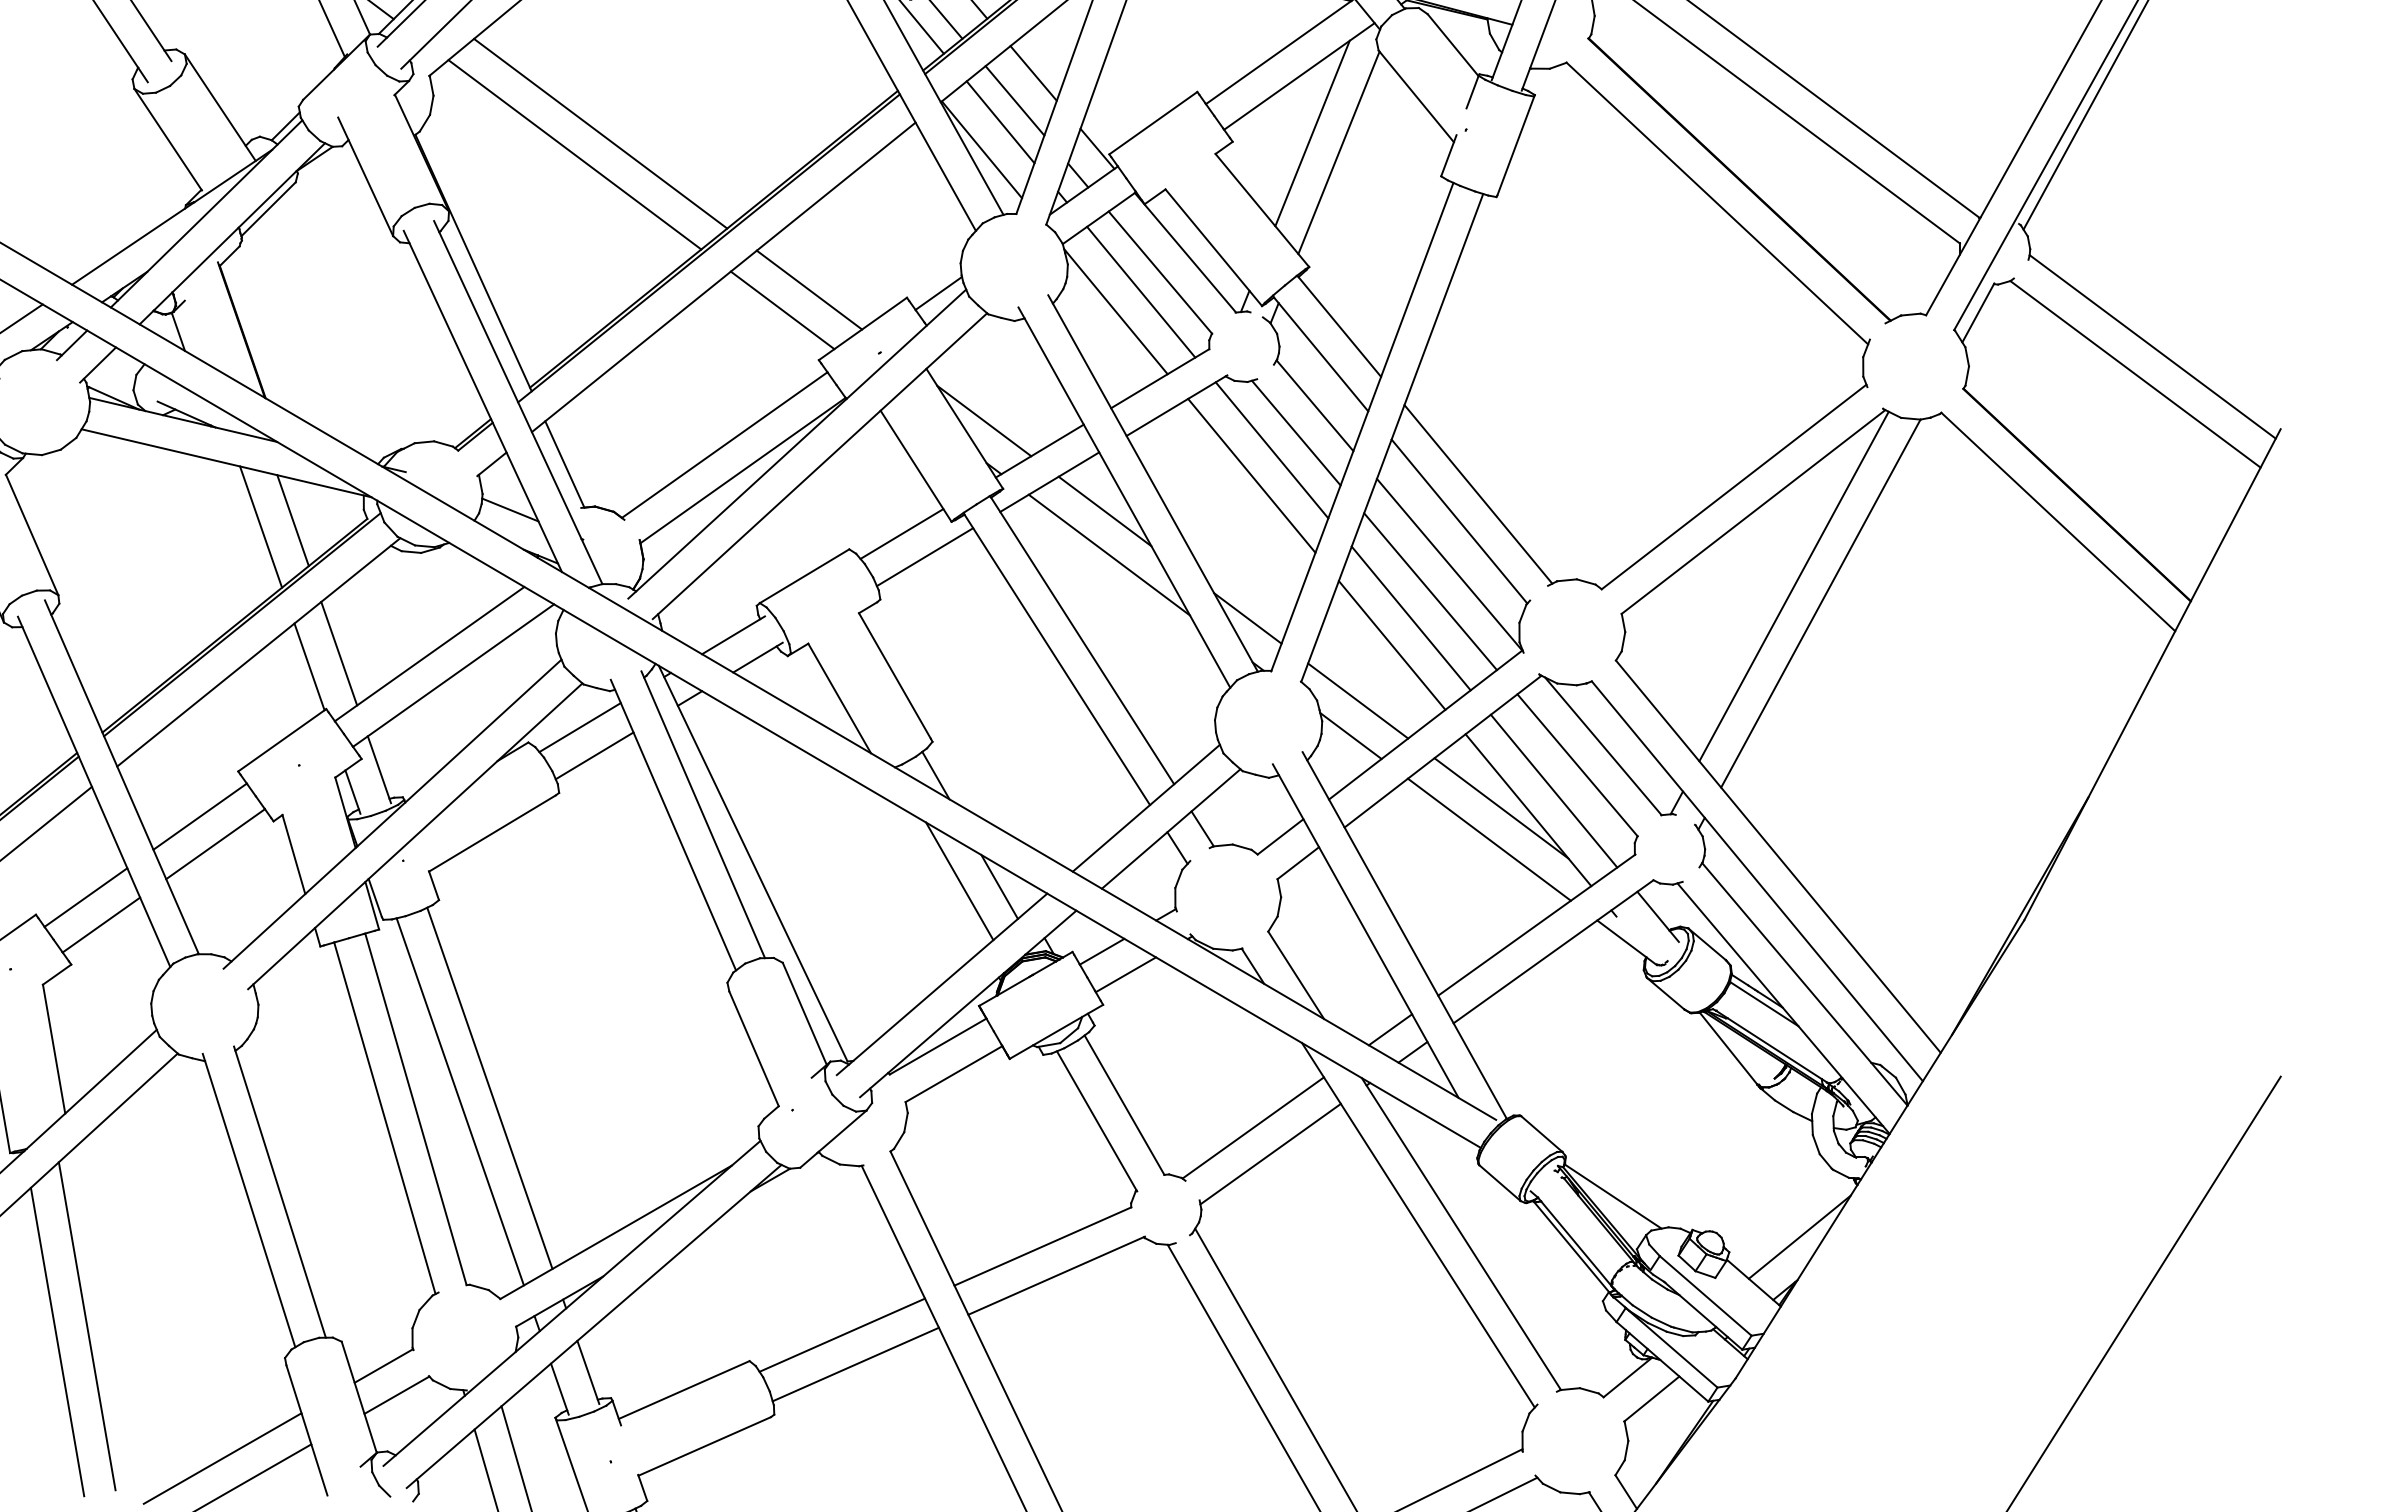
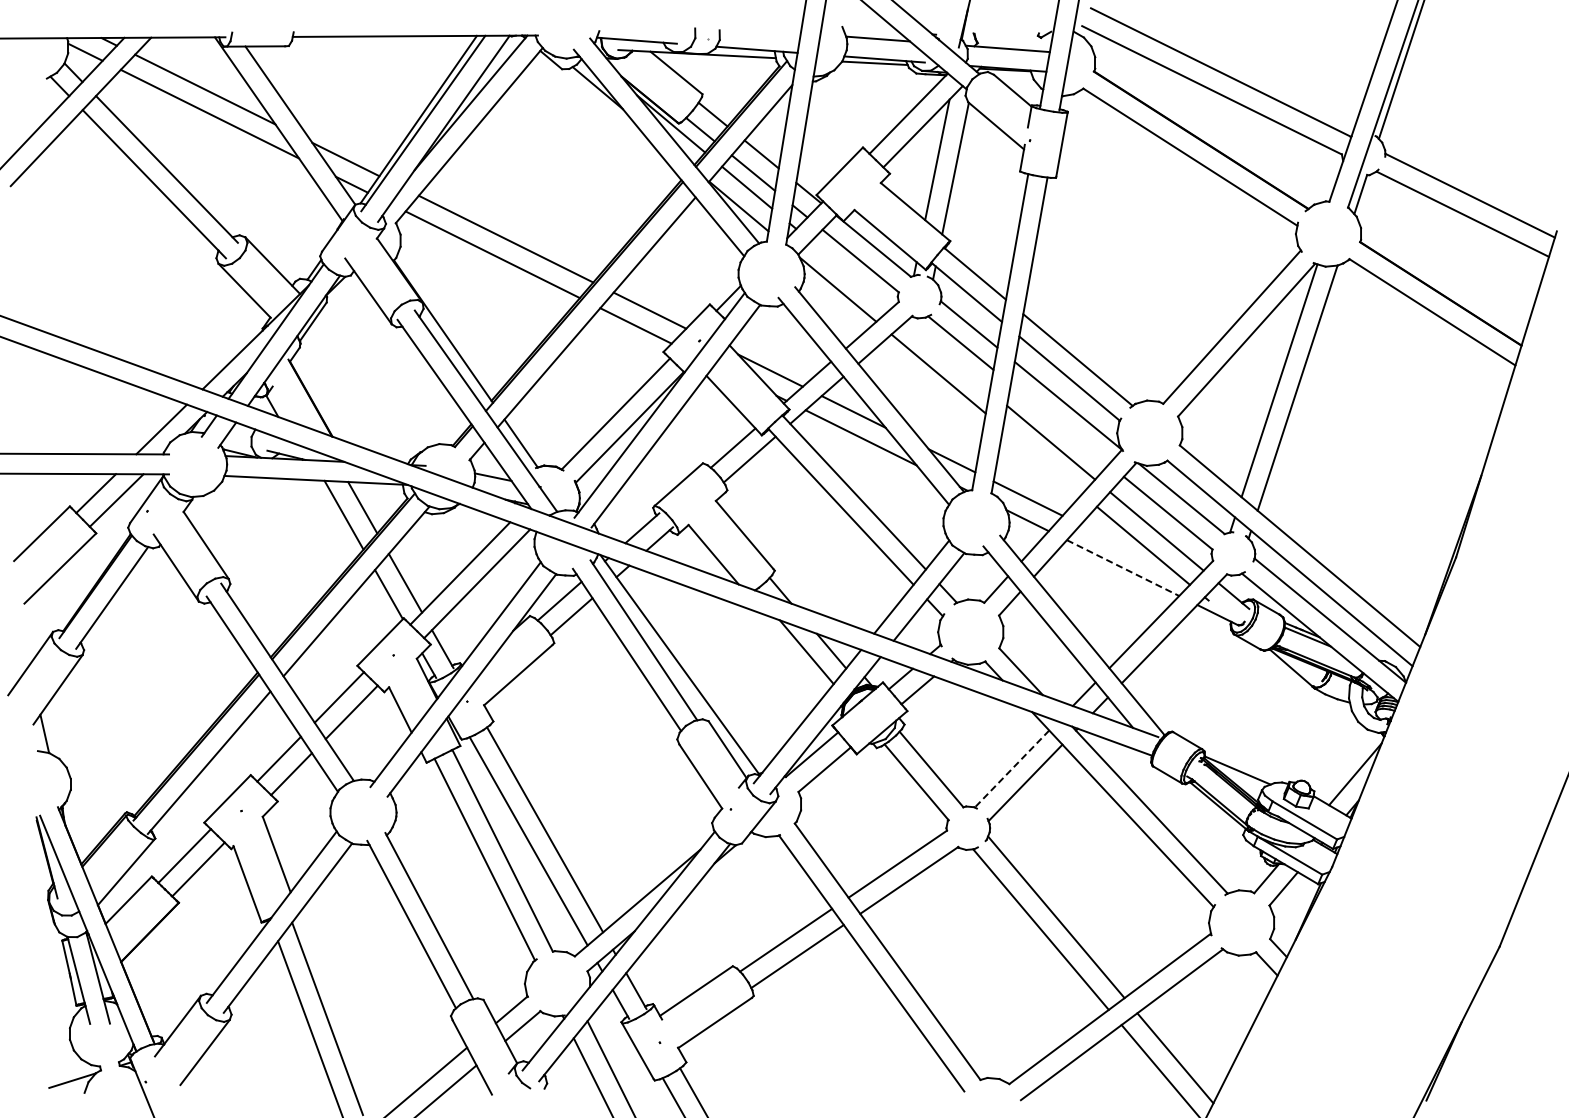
line: (1141, 291) -> (851, 274), removed
line: (1271, 450) -> (947, 356), removed
line: (1429, 591) -> (1059, 424), removed
line: (1391, 645) -> (1042, 461), removed
line: (1500, 807) -> (1126, 547), removed
line: (1489, 840) -> (1123, 568), solid -> dashed
line: (1253, 1128) -> (1012, 769), solid -> dashed

